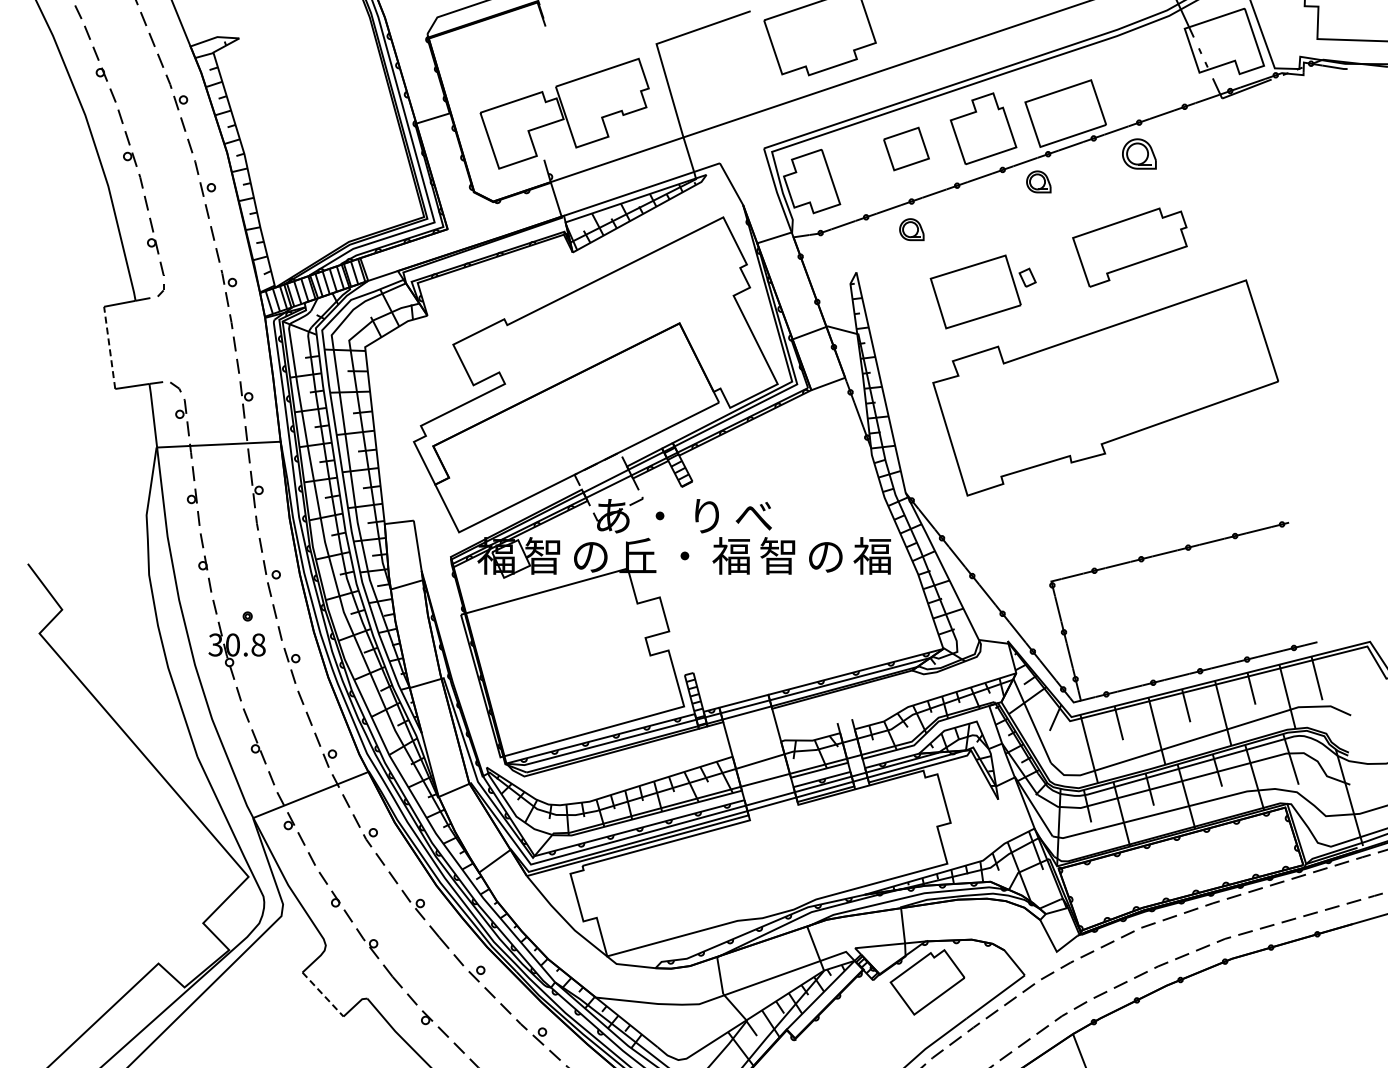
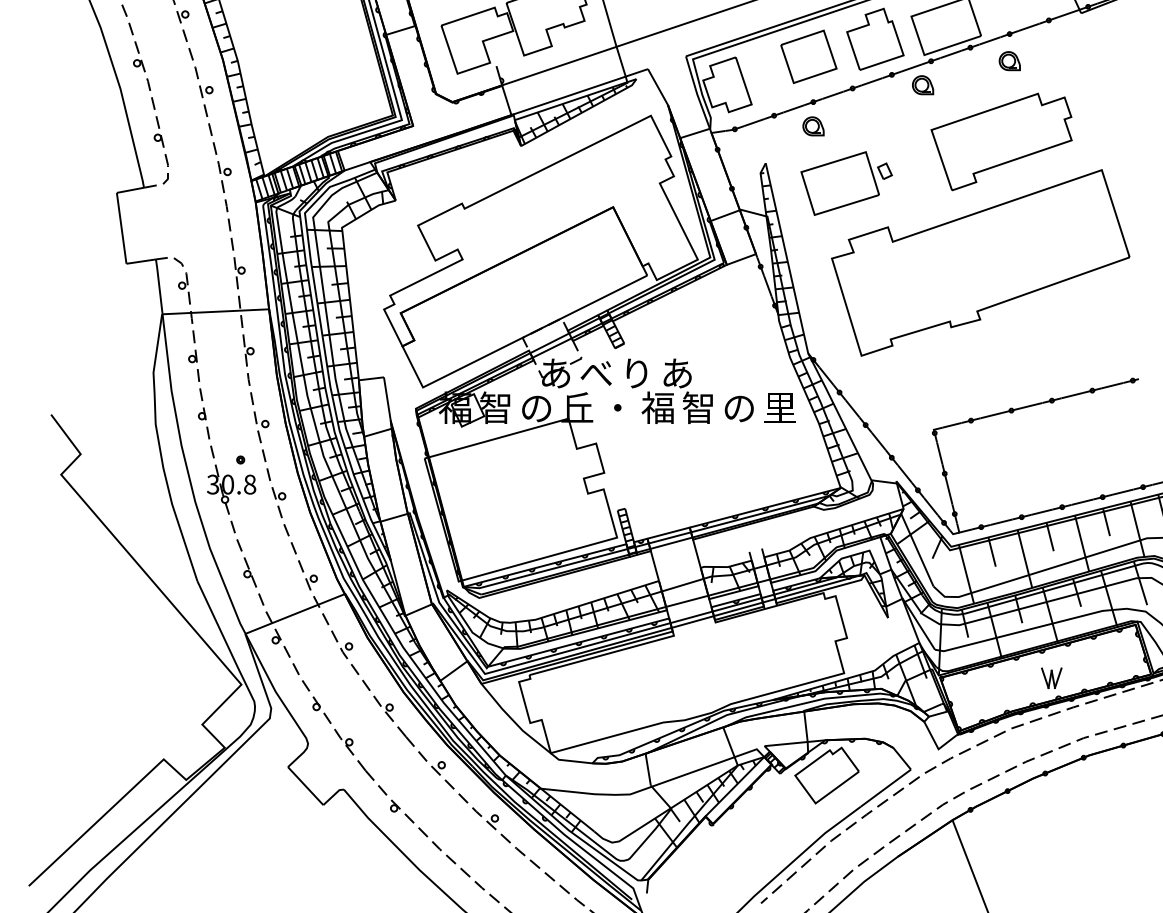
part: (906, 148) -> (808, 56), size x1.43
part: (1139, 153) -> (1009, 60), size x0.71
part: (1129, 247) -> (1001, 141), size x1.43
part: (982, 291) -> (846, 183), moved
line: (109, 347) -> (121, 228), dashed -> solid
text: (659, 516) -> (595, 373), ・ -> べ
text: (753, 516) -> (676, 373), べ -> あ
text: (872, 555) -> (779, 407), 福 -> 里
part: (1187, 869) -> (1051, 678), added
line: (323, 994) -> (306, 786), dashed -> solid

